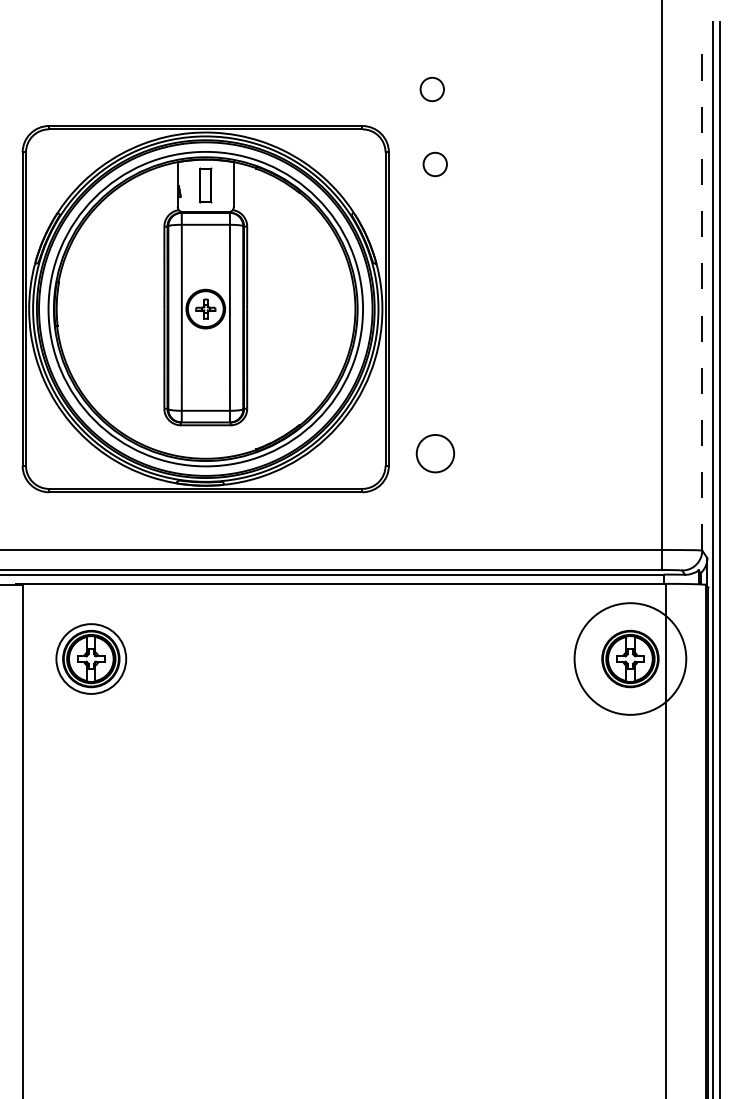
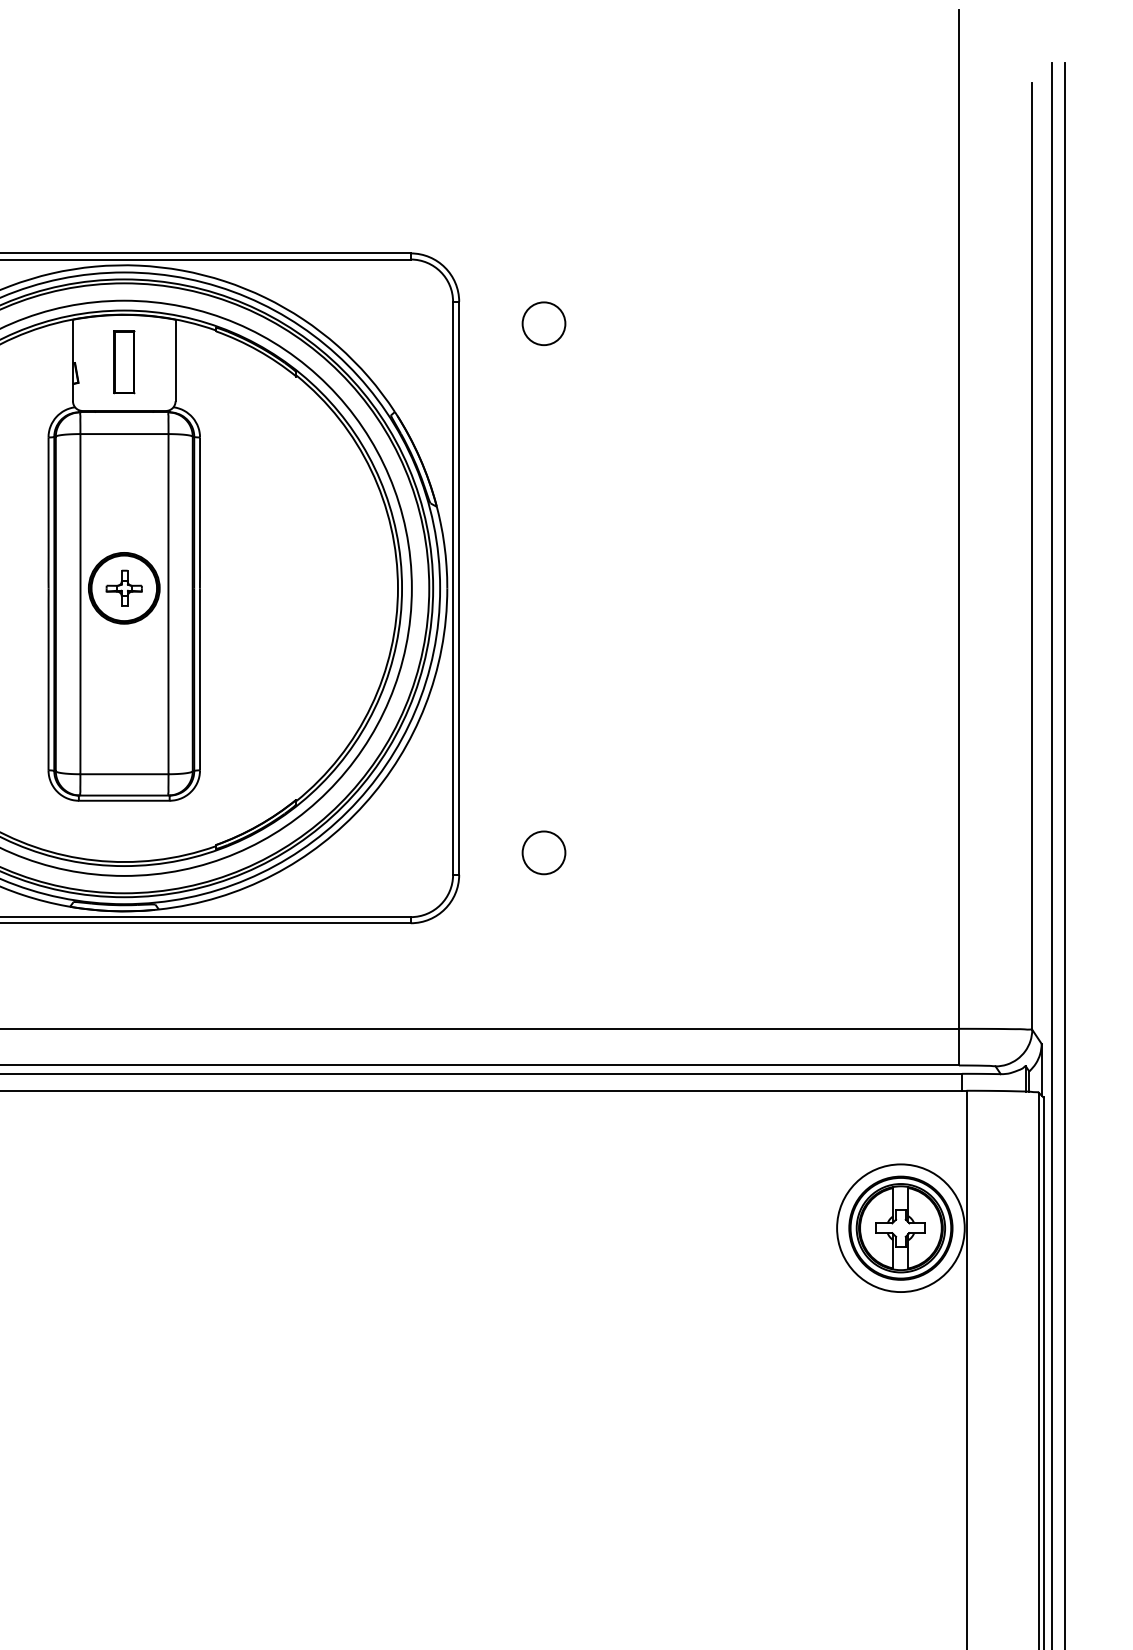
circle: (431, 89) -> (537, 186), removed
line: (702, 291) -> (1032, 556), dashed -> solid
circle: (434, 453) -> (542, 852), size x0.62
circle: (630, 658) -> (901, 1227), size x0.62

